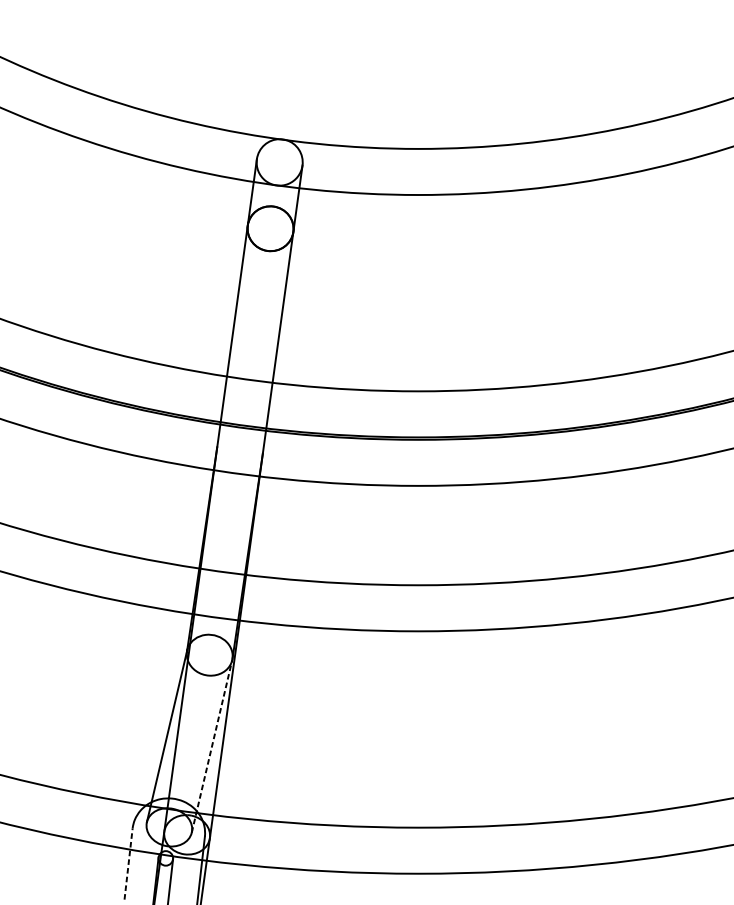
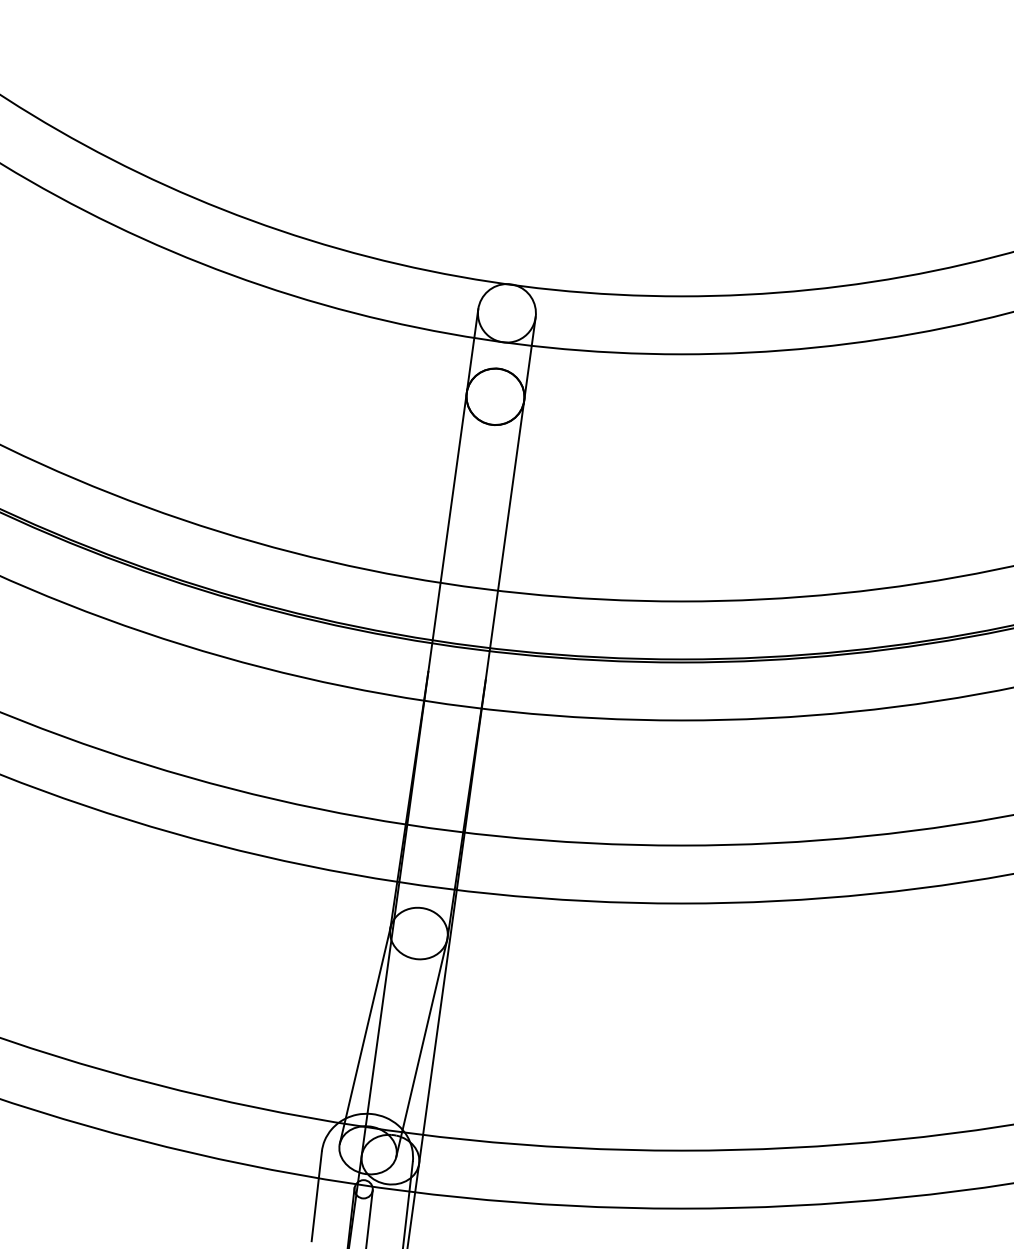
line: (211, 745) -> (421, 1047), dashed -> solid
line: (128, 863) -> (316, 1195), dashed -> solid

